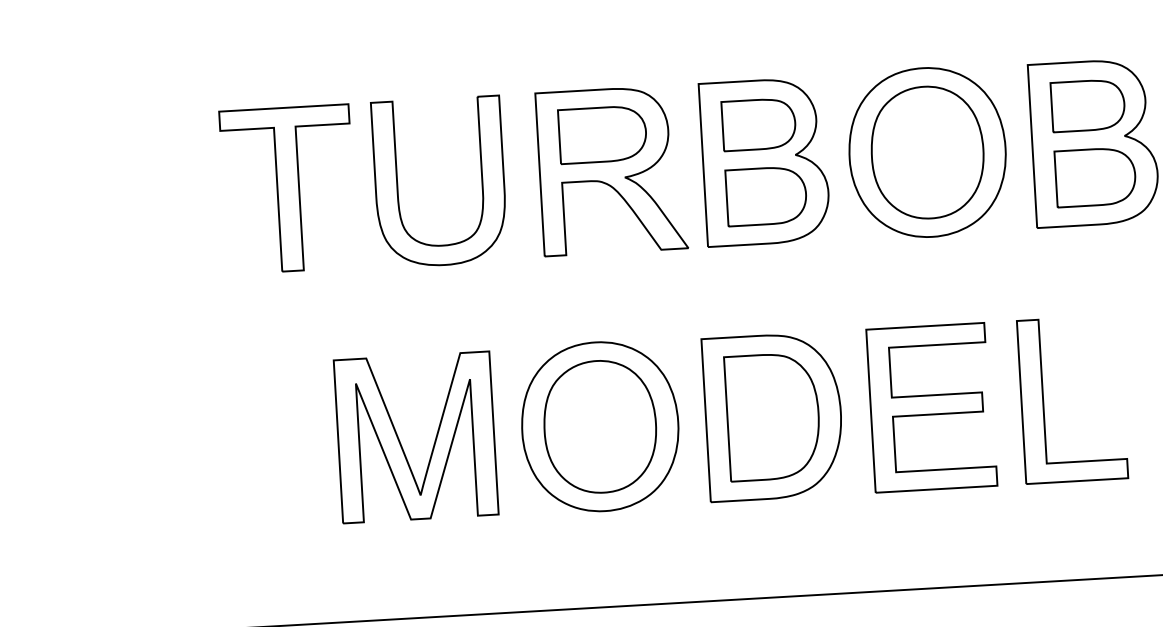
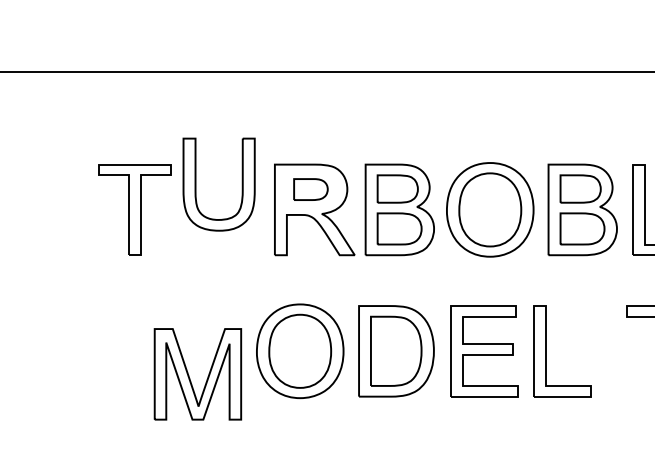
part: (601, 134) -> (310, 189), size x0.7
part: (398, 184) -> (196, 184), moved
part: (401, 440) -> (189, 375), moved

